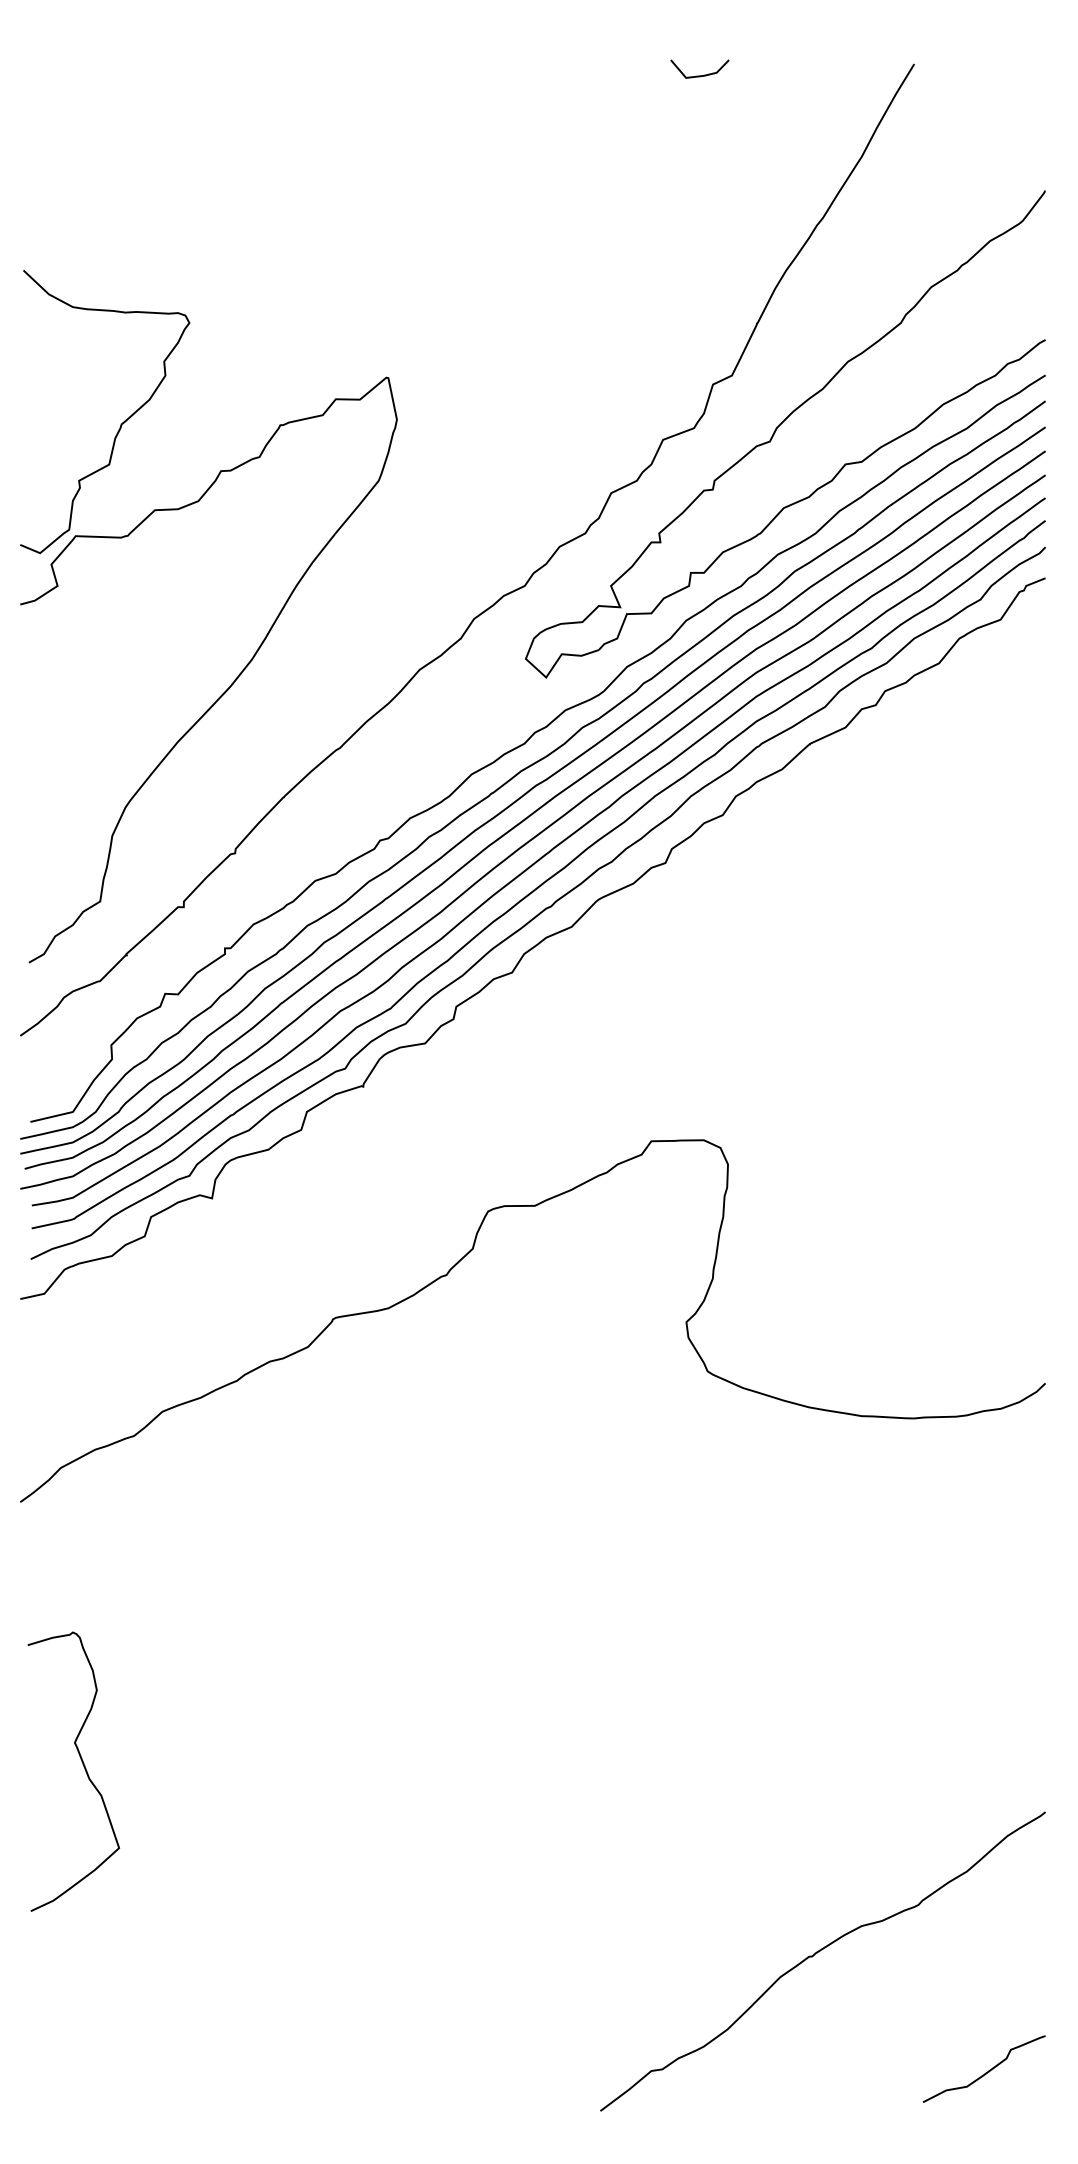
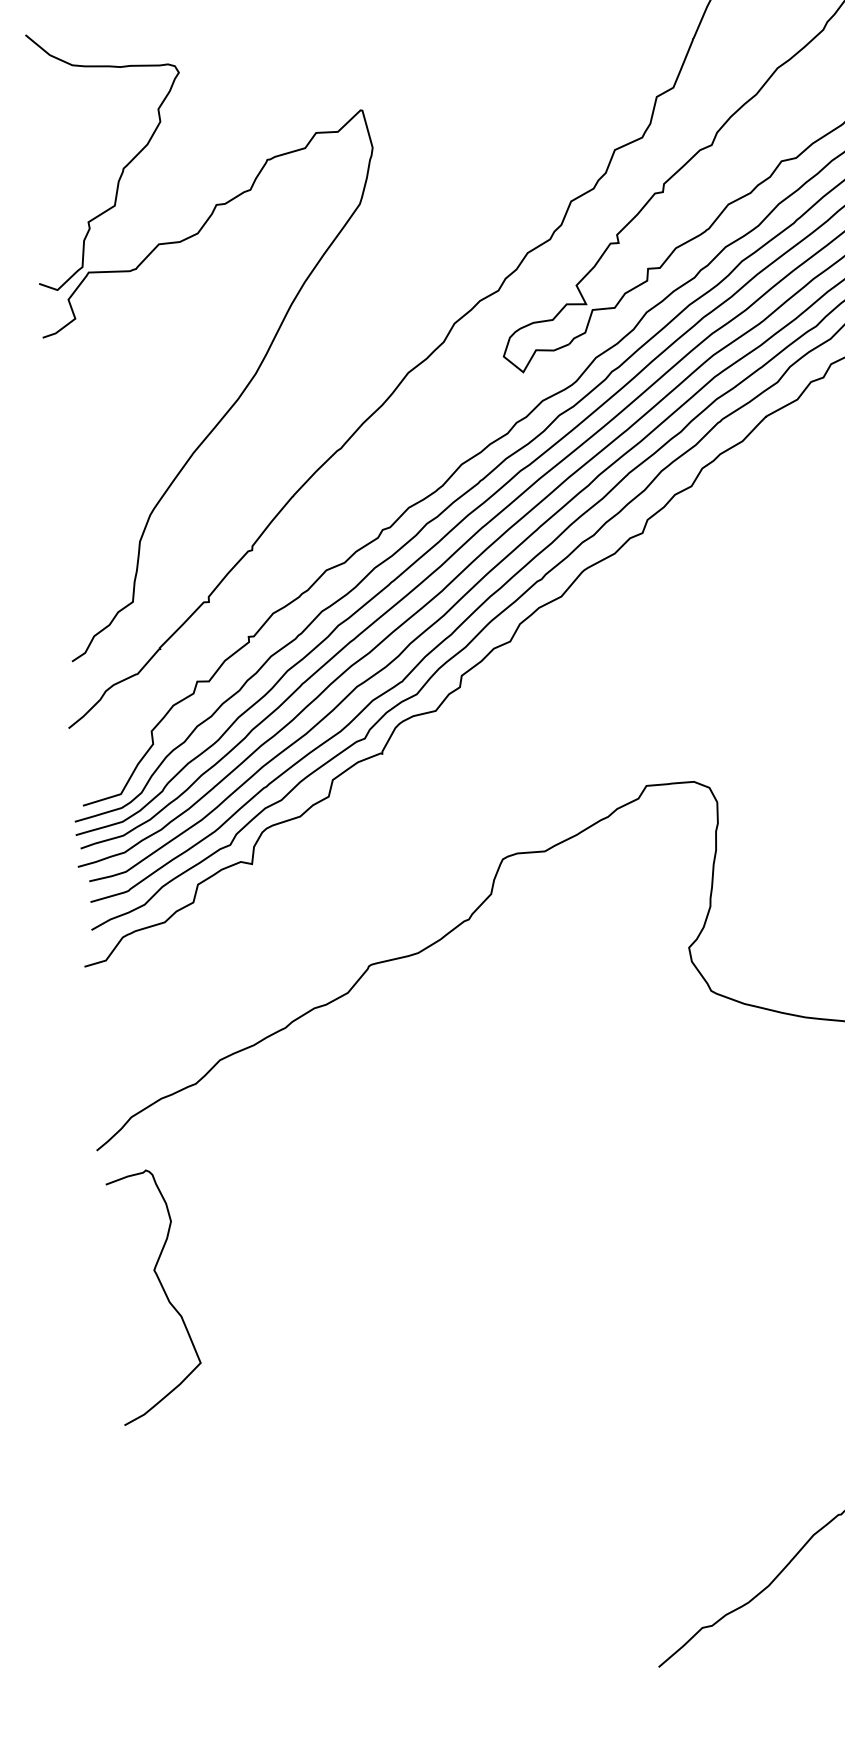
curve: (83, 1767) -> (163, 1292), moved

